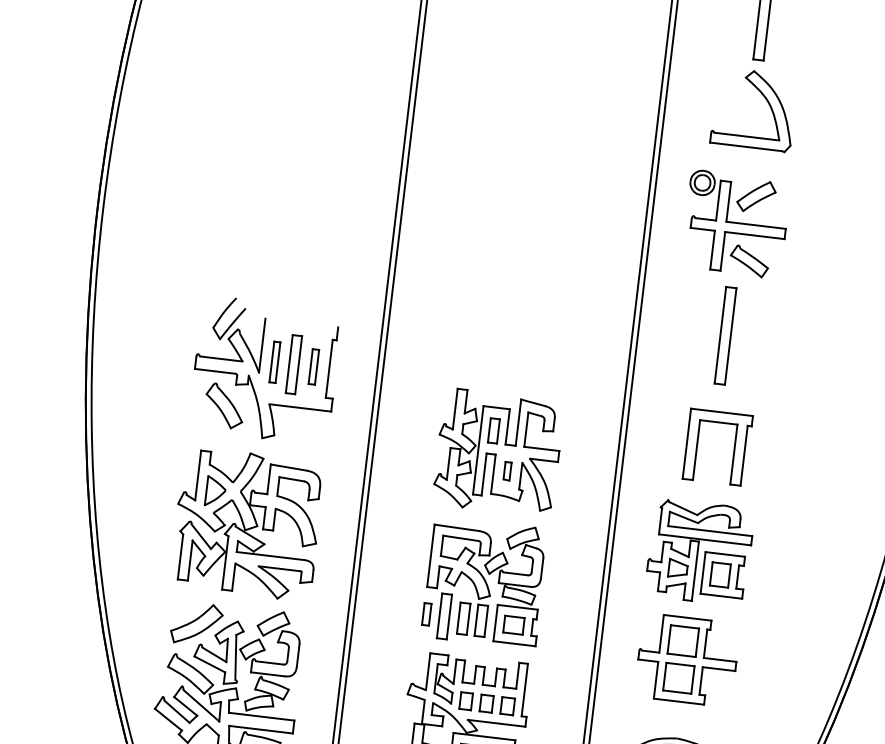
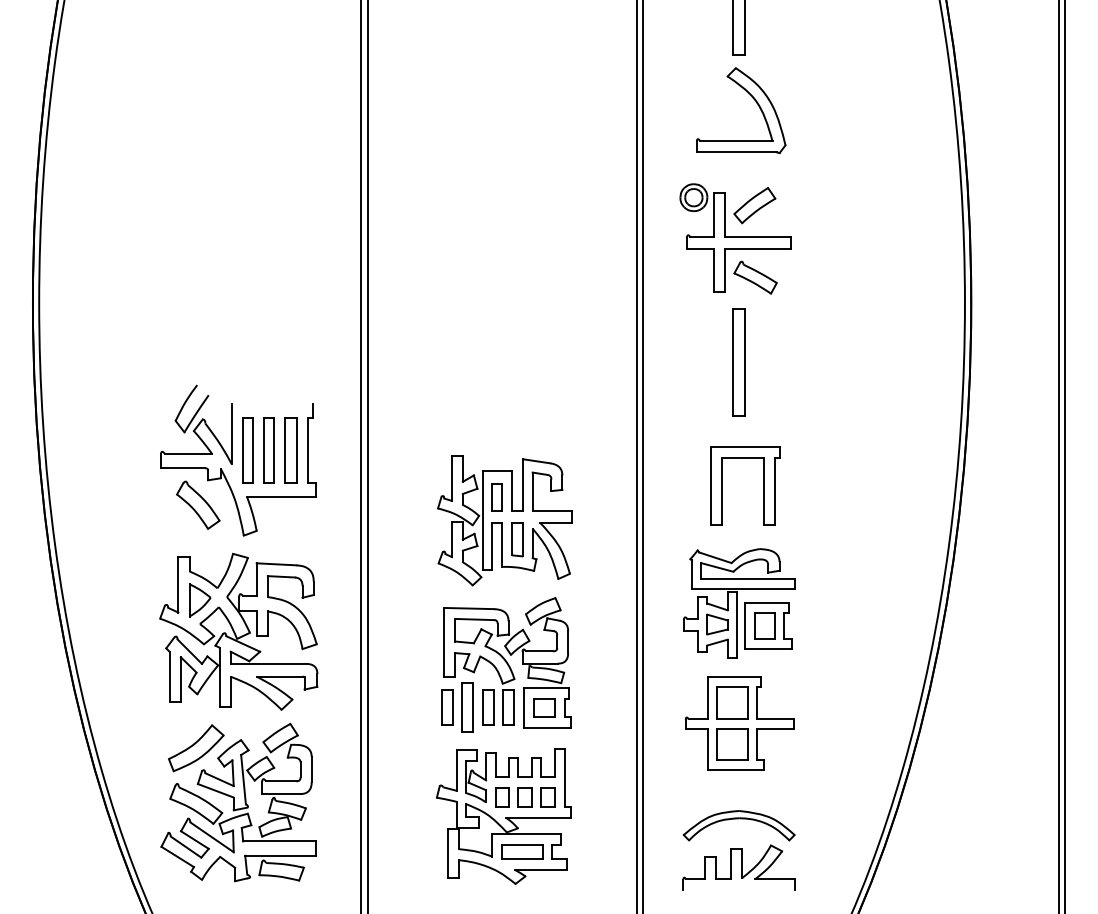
part: (274, 362) -> (247, 450), size x1.43
part: (313, 366) -> (290, 450), size x1.67
part: (507, 471) -> (517, 539), size x1.67
part: (426, 614) -> (447, 707), size x1.43

